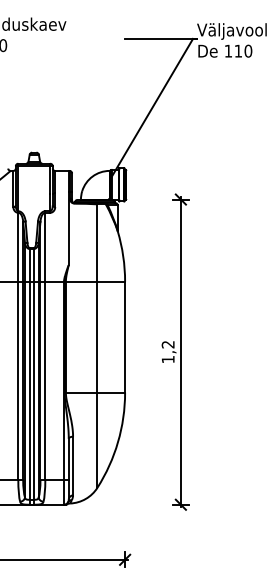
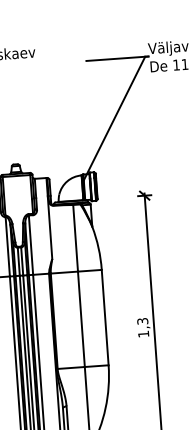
text: (168, 344) -> (142, 321), 1,2 -> 1,3

